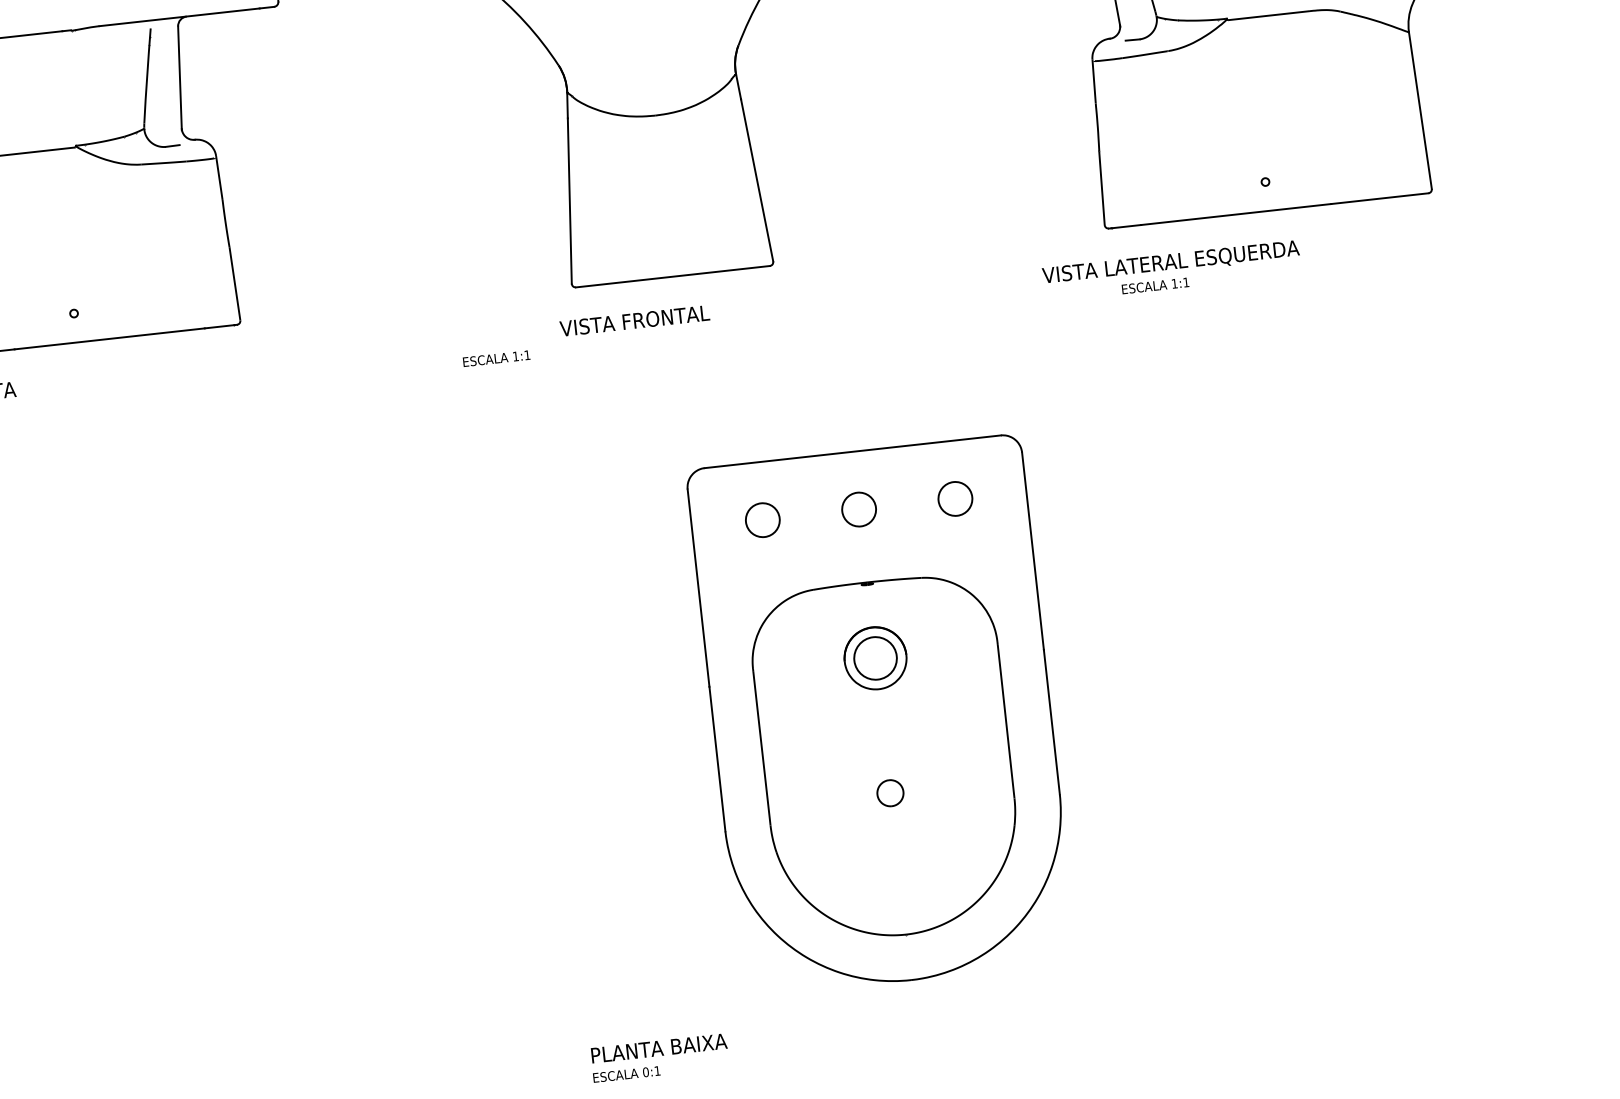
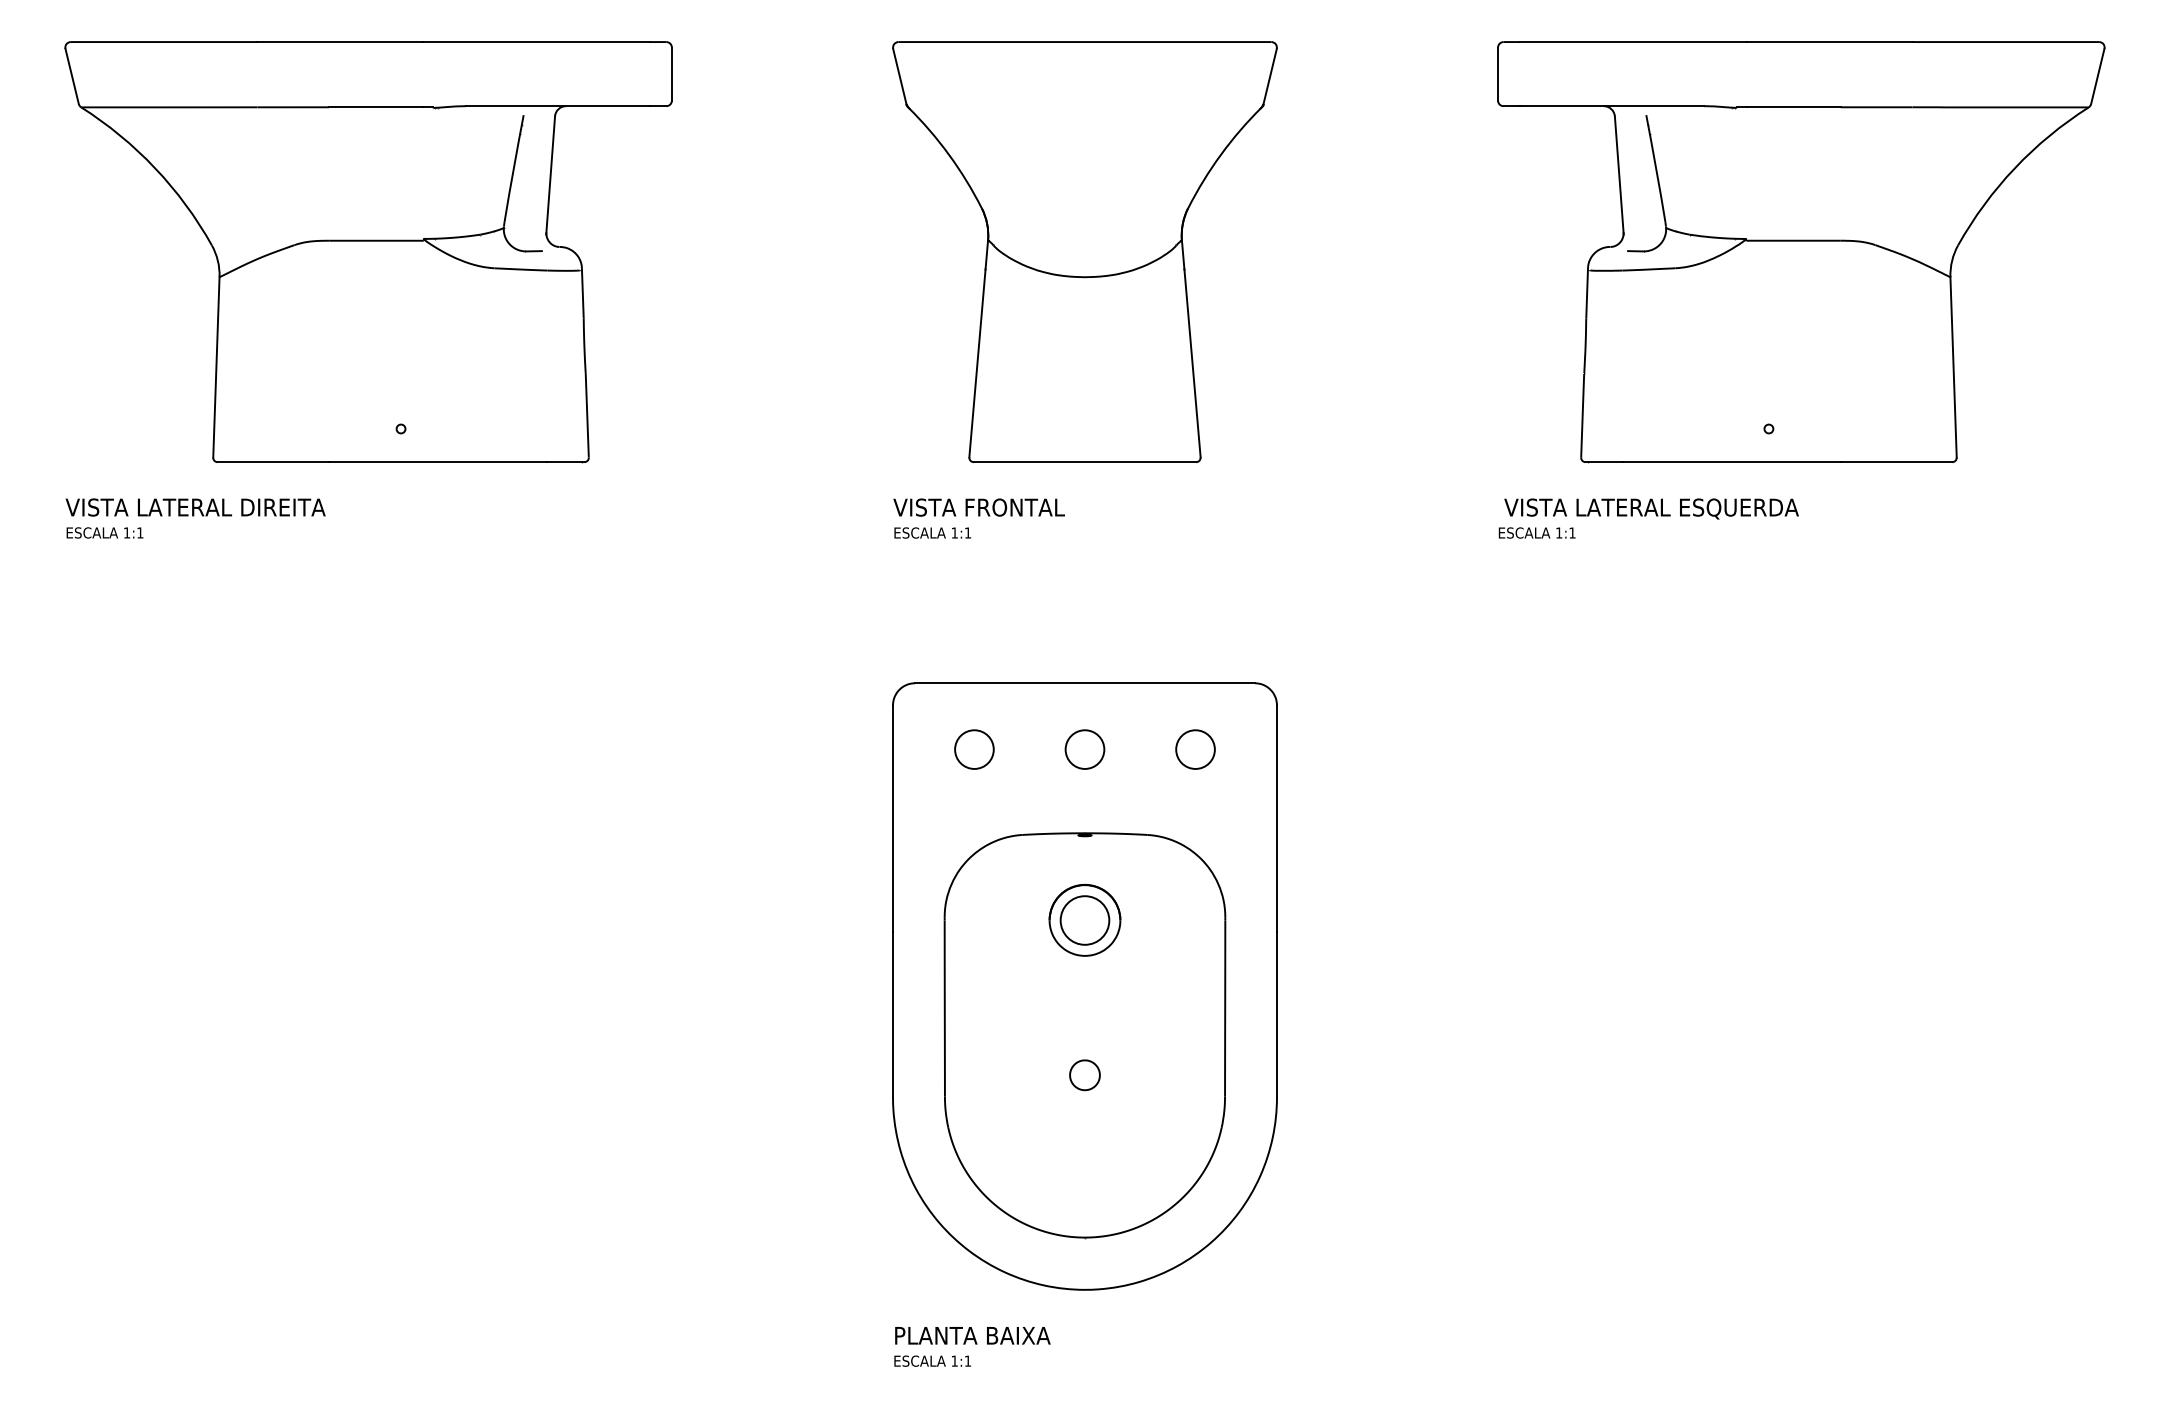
text: (1154, 285) -> (1536, 532), moved
text: (634, 320) -> (978, 507), moved
text: (496, 358) -> (932, 532), moved
part: (881, 715) -> (1084, 986), moved
text: (645, 1071) -> (954, 1360), 0:1 -> 1:1

